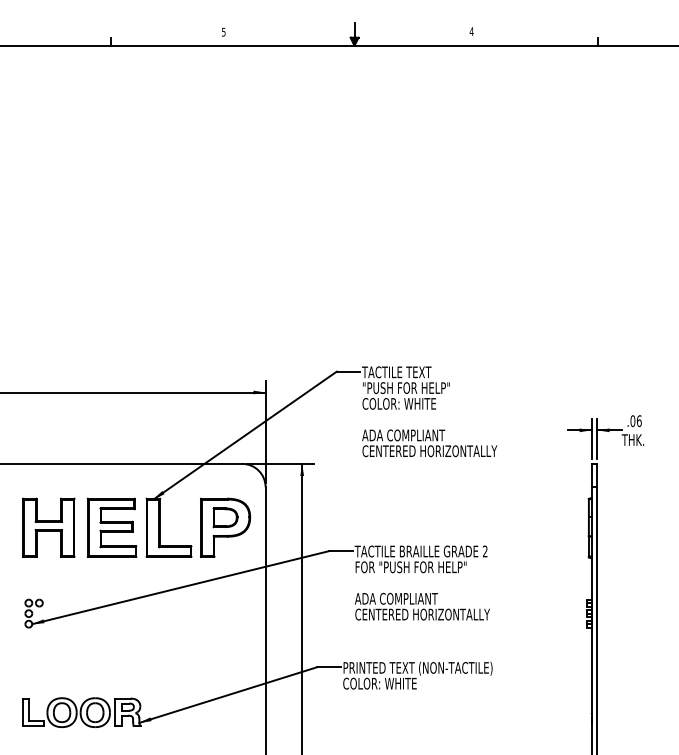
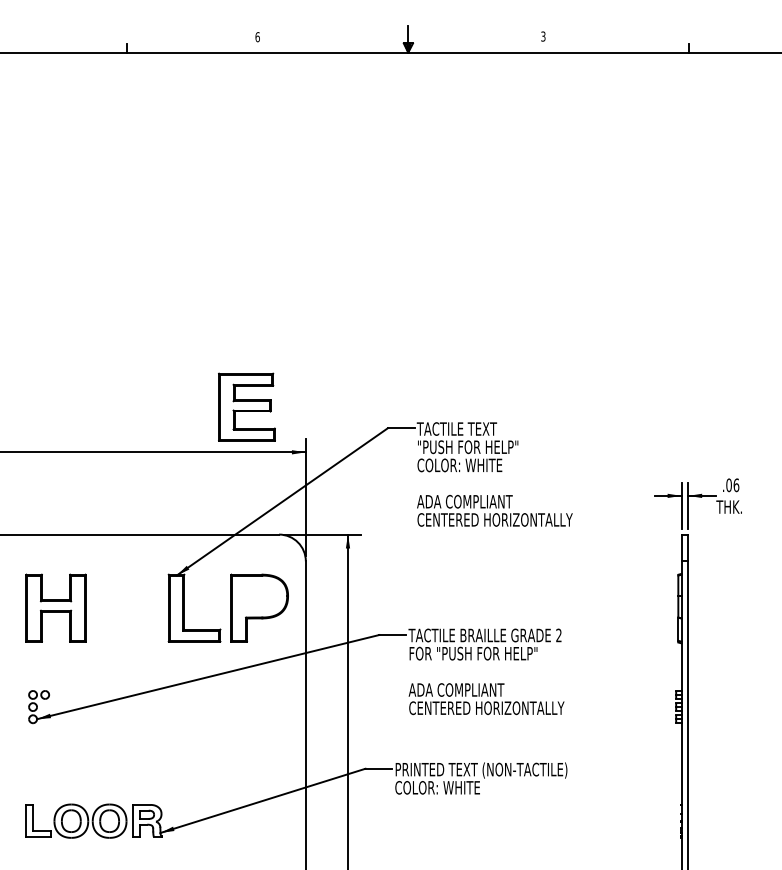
text: (471, 31) -> (543, 36), 4 -> 3
text: (223, 32) -> (257, 37), 5 -> 6
part: (225, 517) -> (259, 596), removed
part: (111, 527) -> (246, 406), moved

